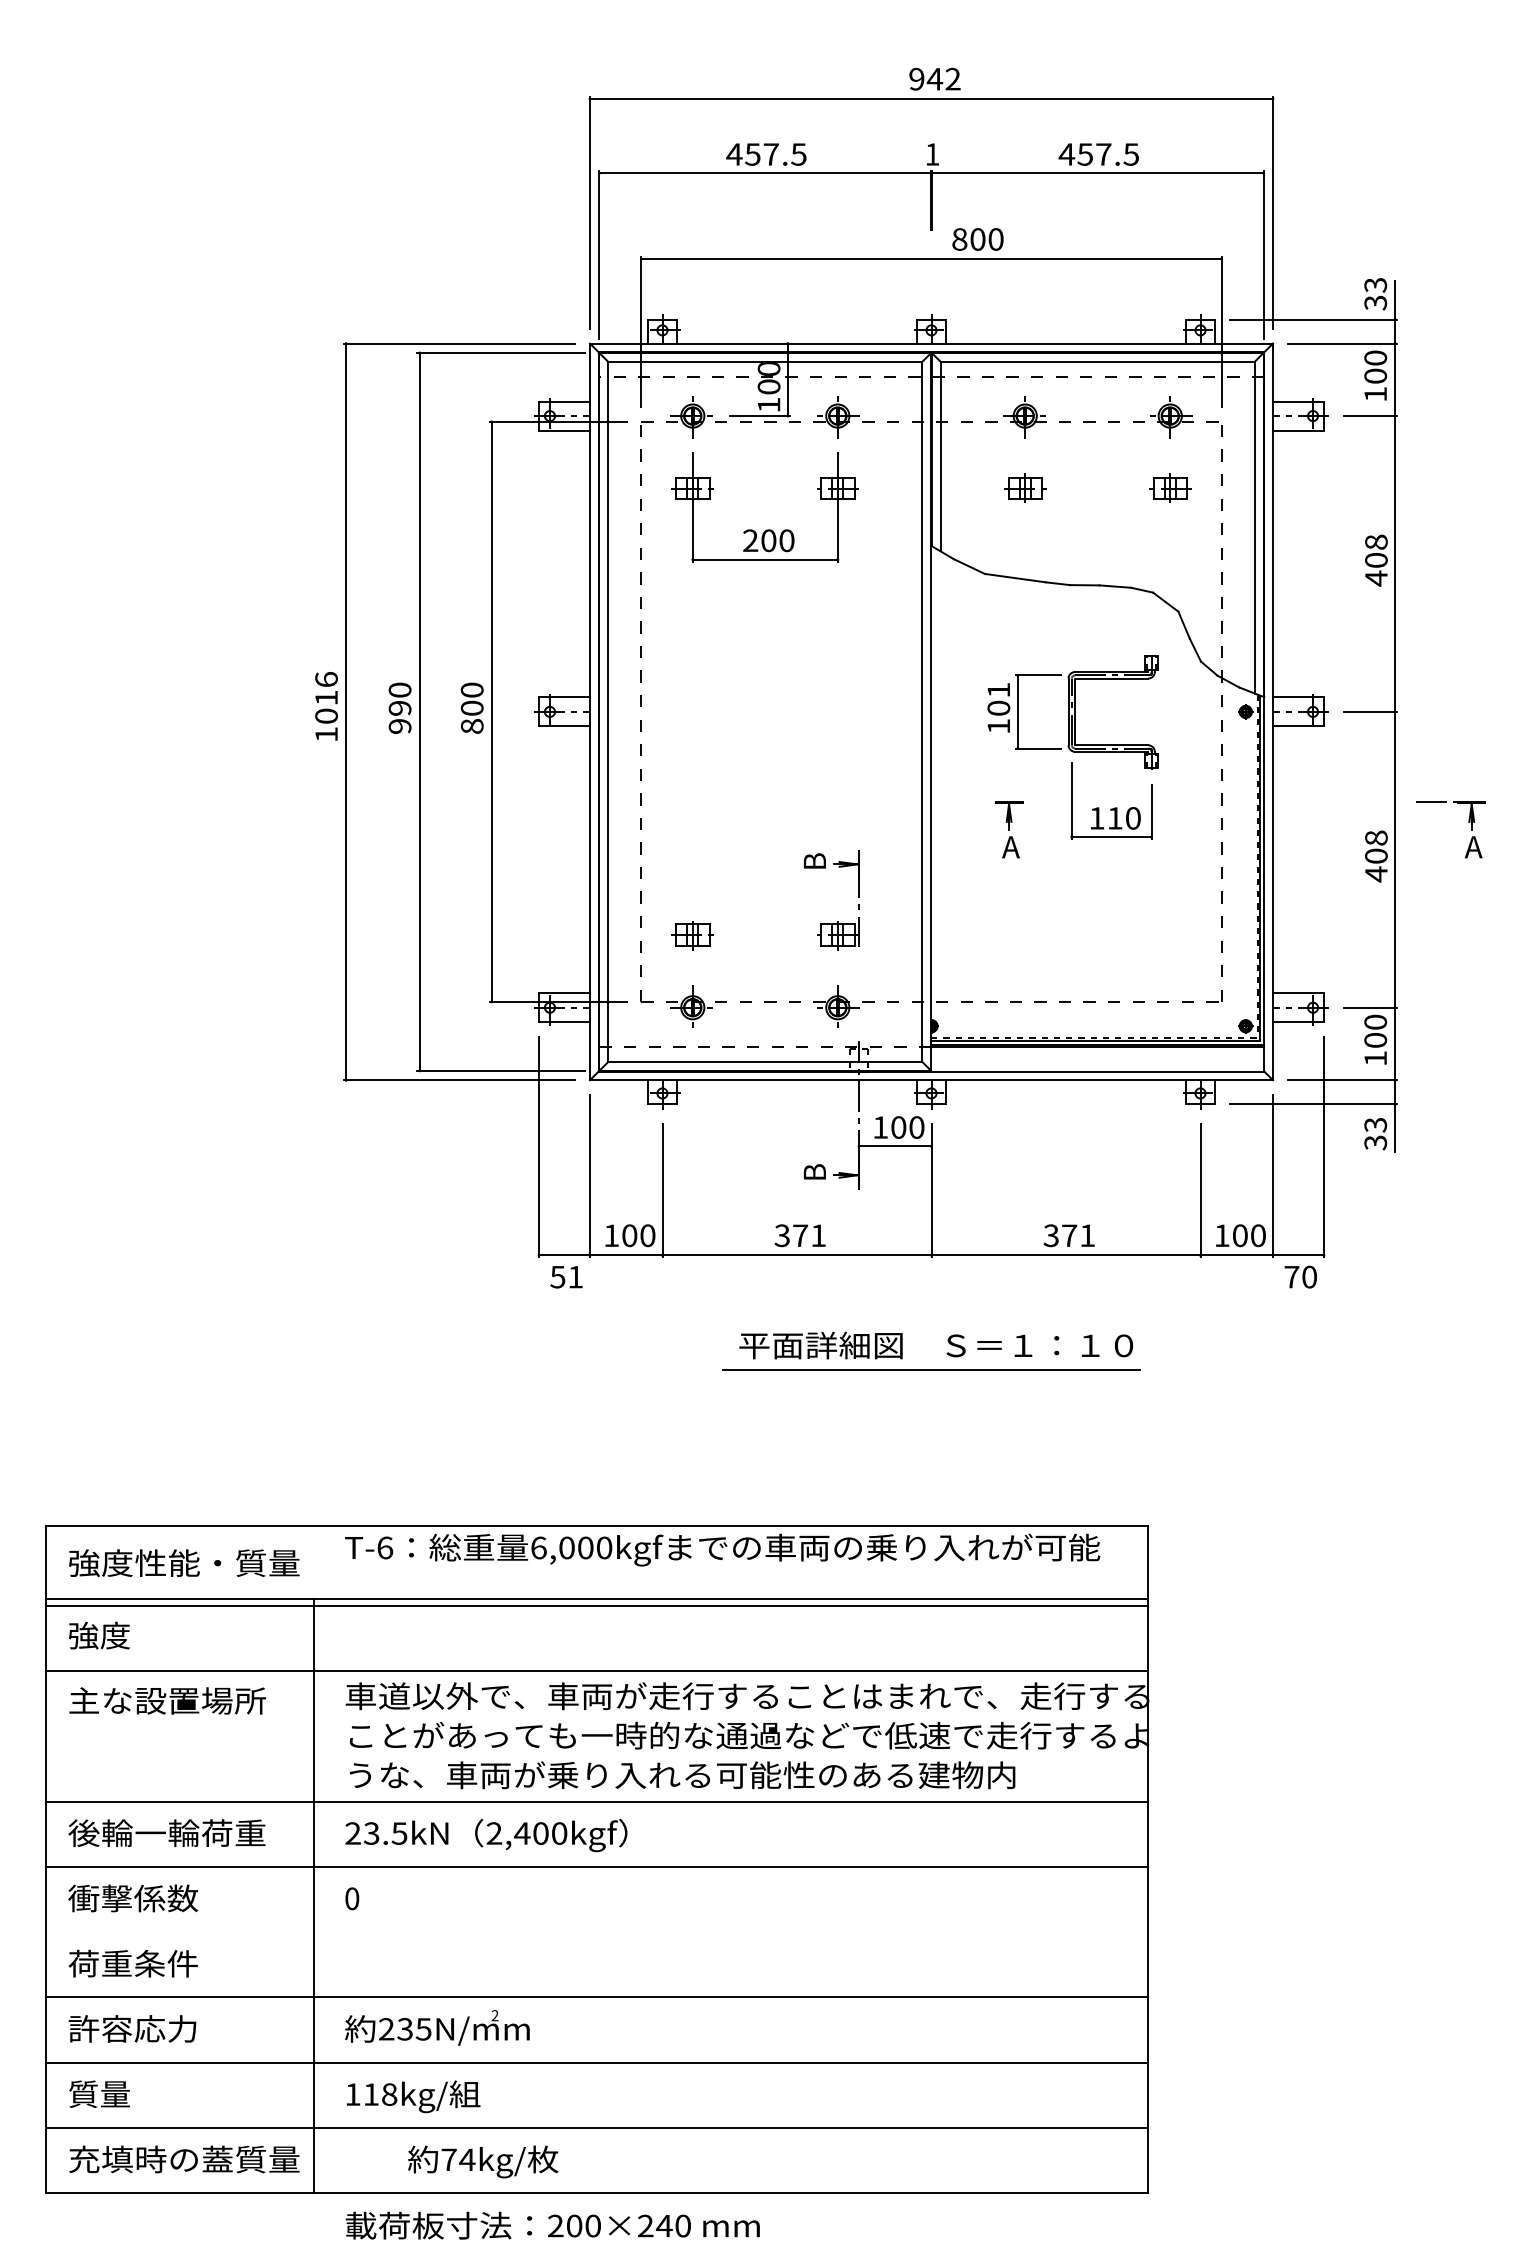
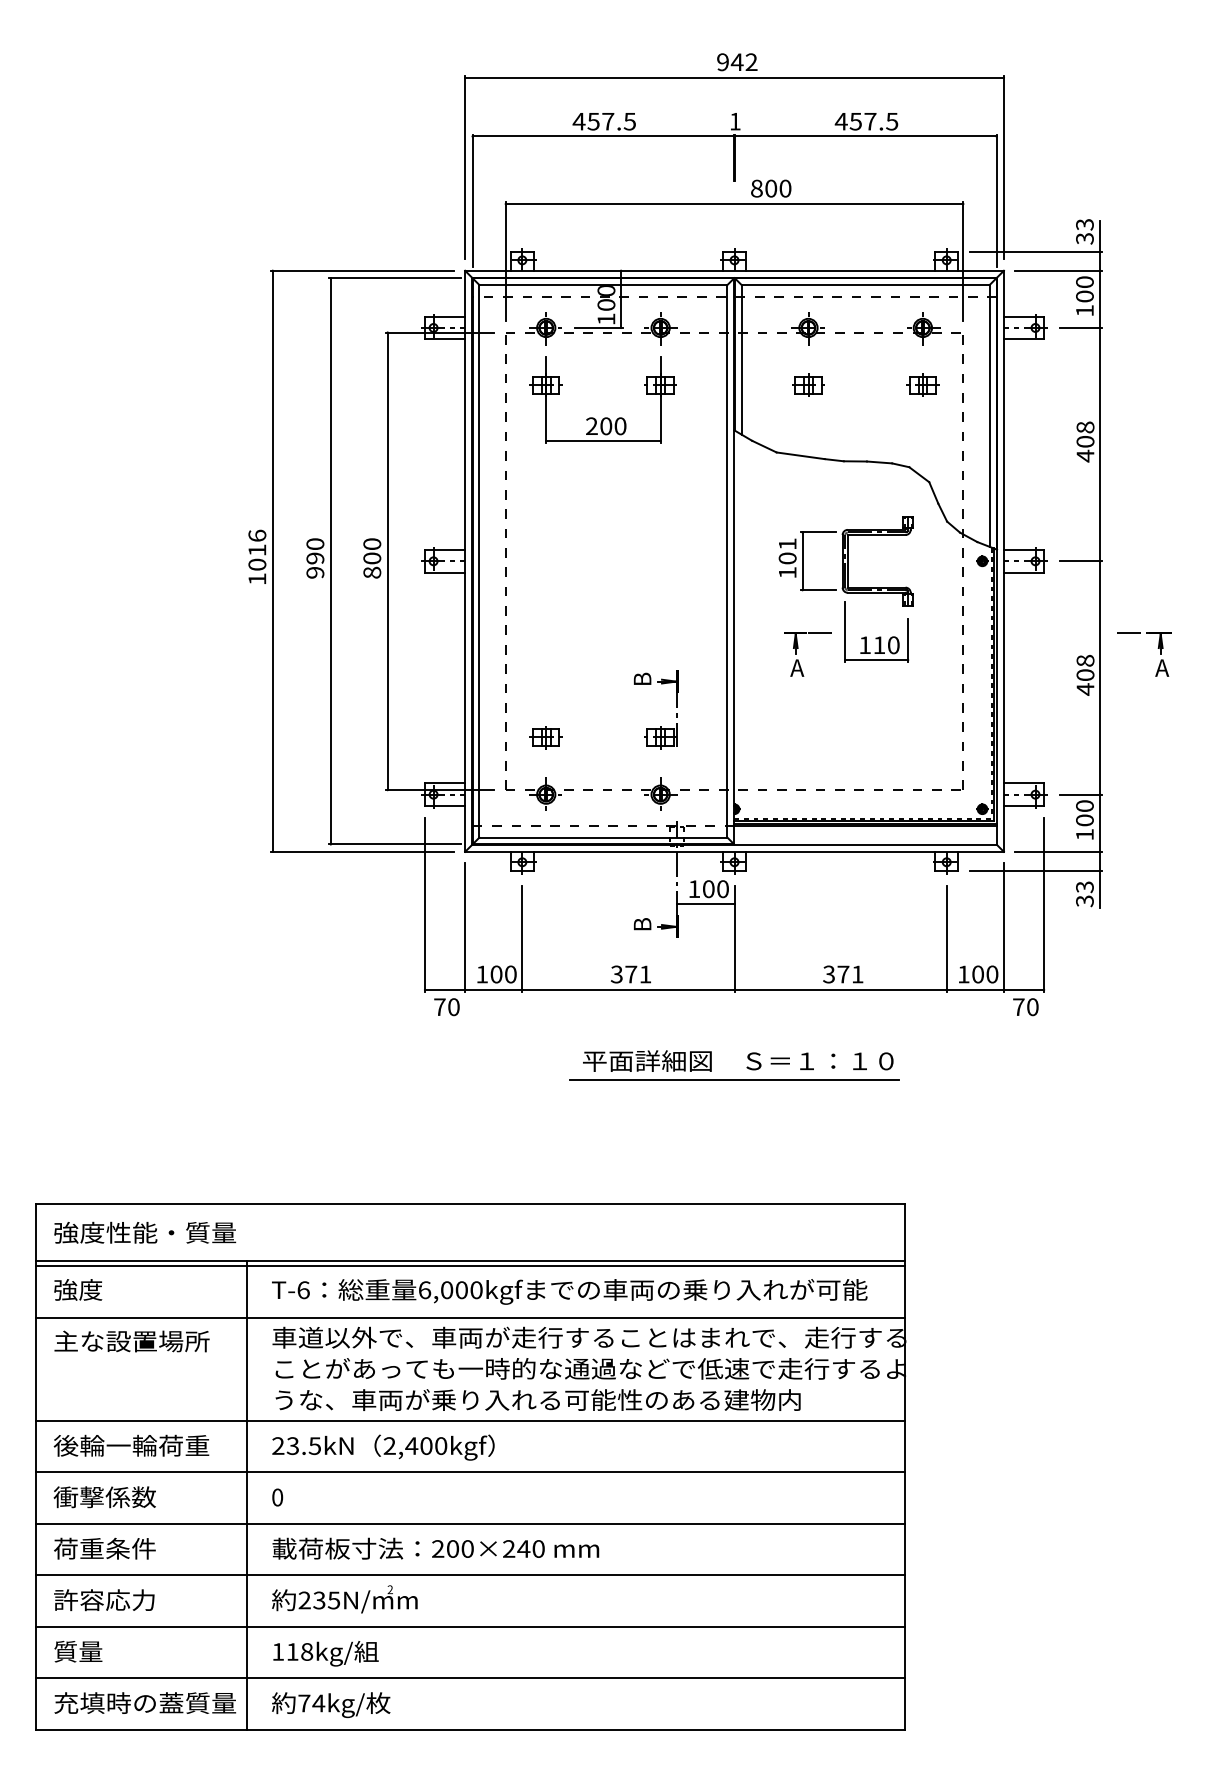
line: (1038, 802) -> (818, 632), added
text: (566, 1276) -> (446, 1006), 51 -> 70
text: (722, 1549) -> (569, 1291), moved
line: (596, 1932) -> (470, 1524), added
text: (483, 2161) -> (331, 1704), moved
text: (552, 2225) -> (435, 1548), moved

